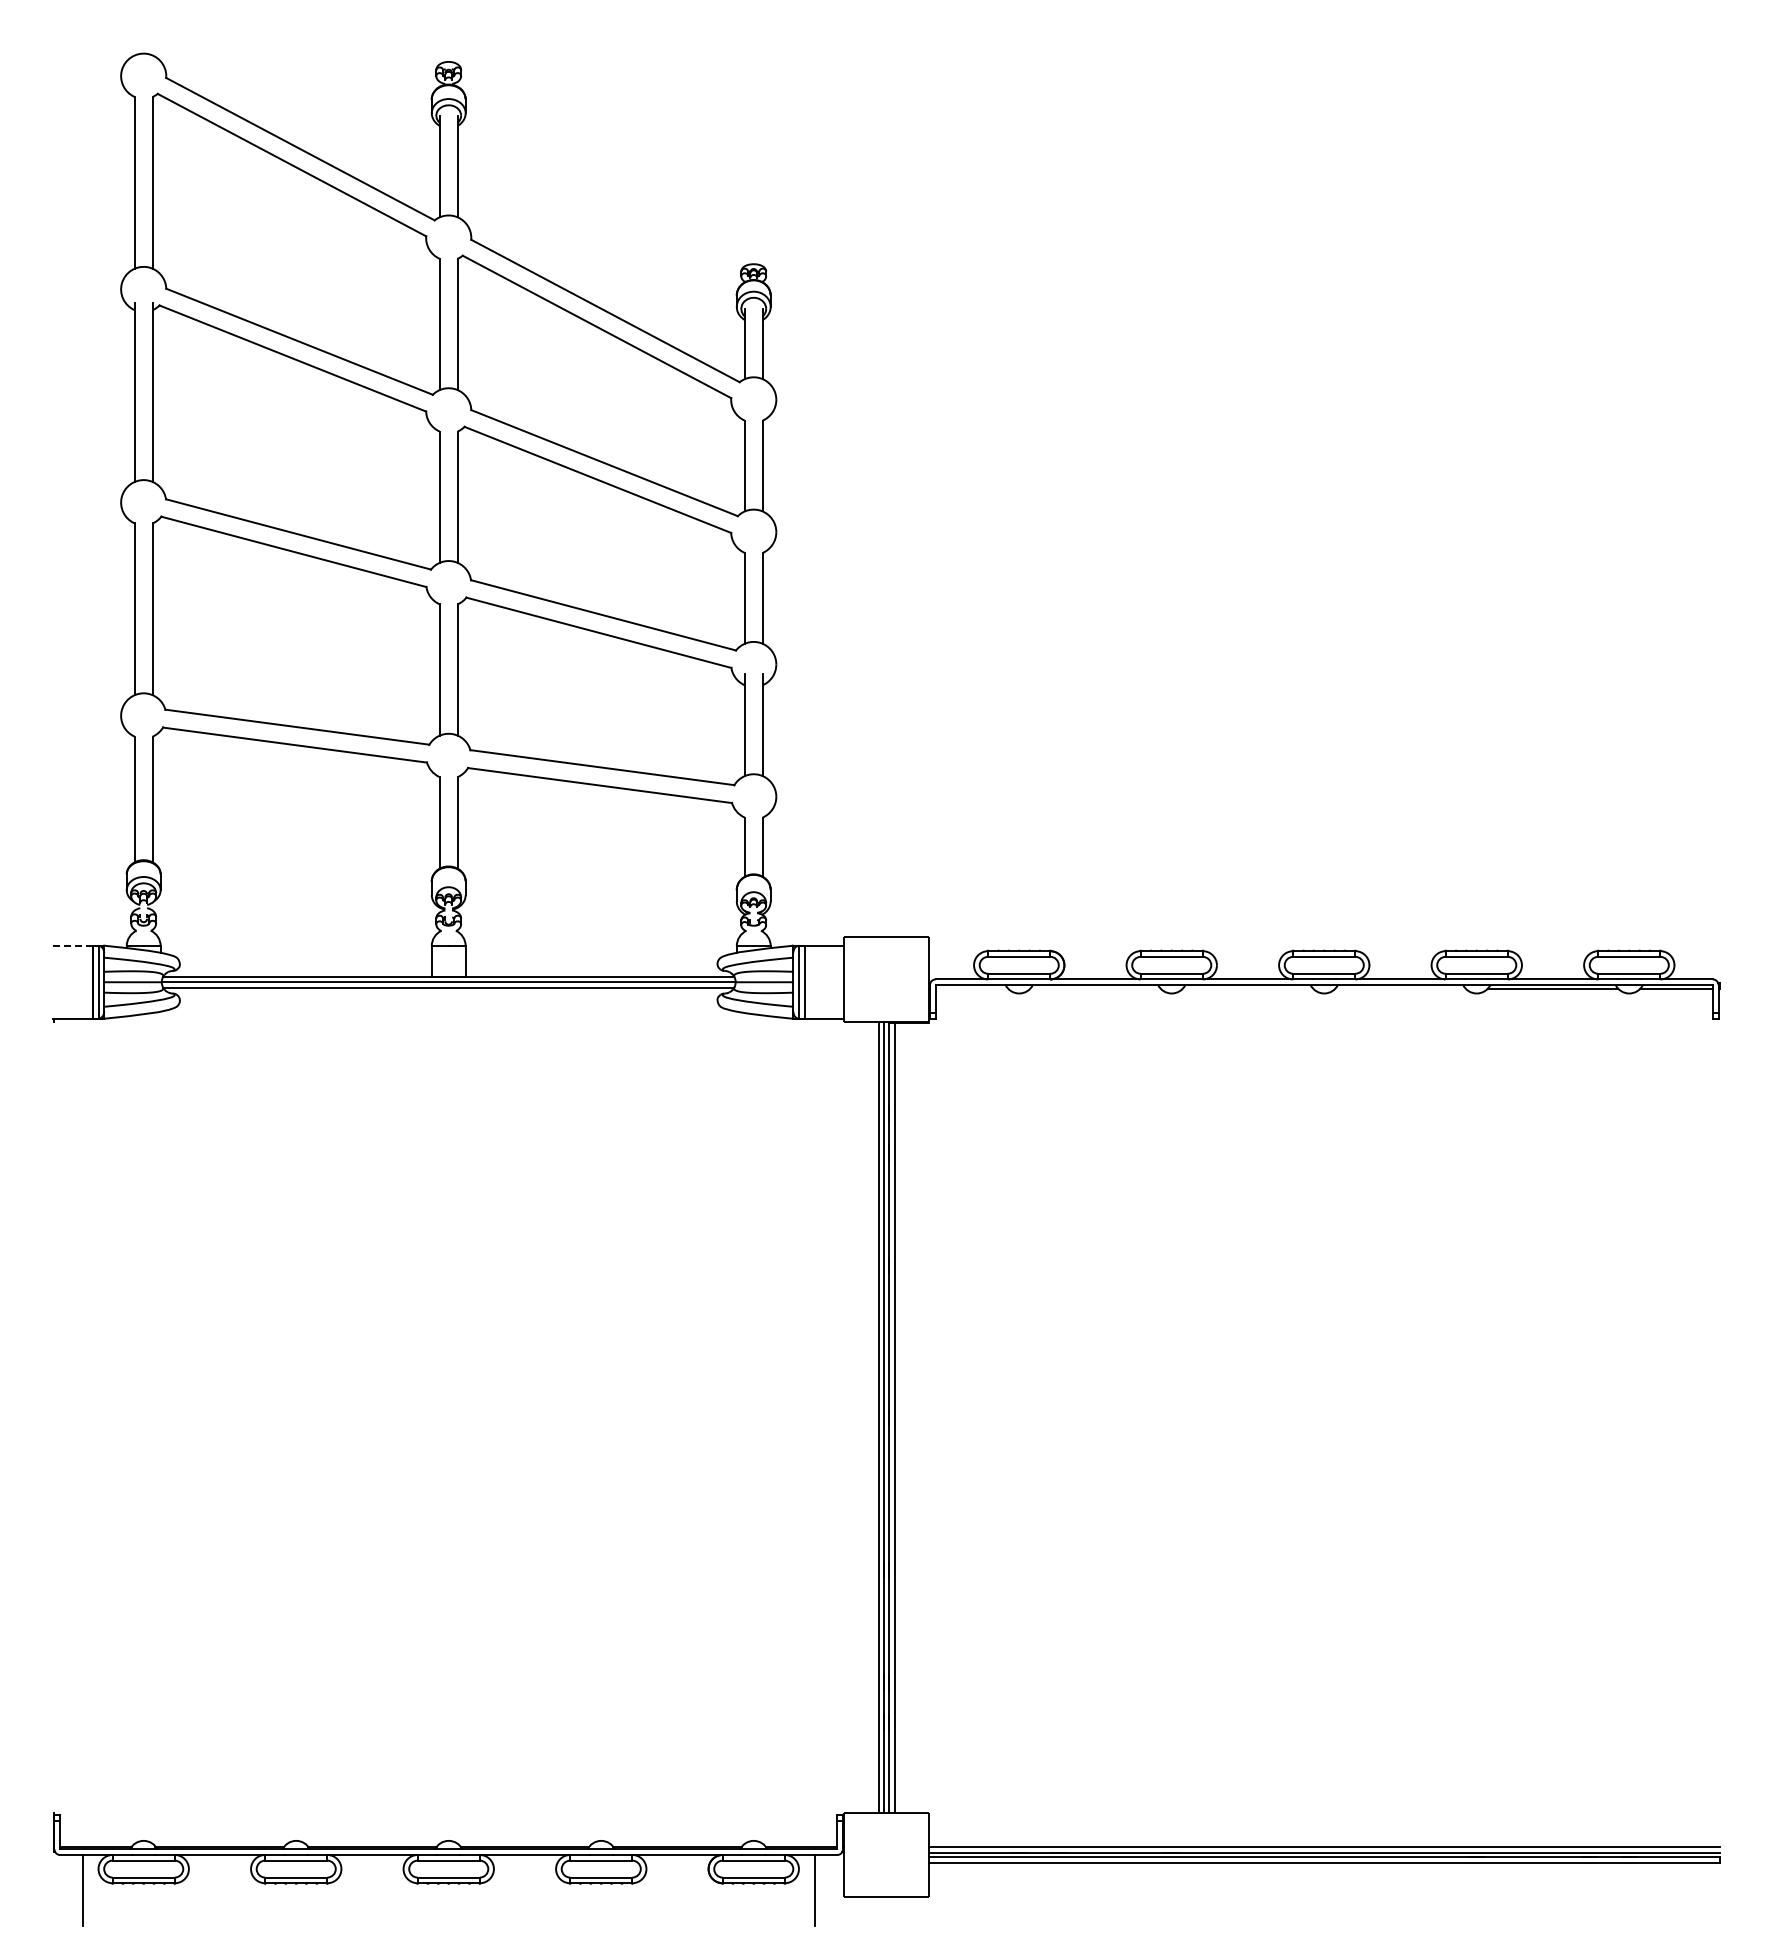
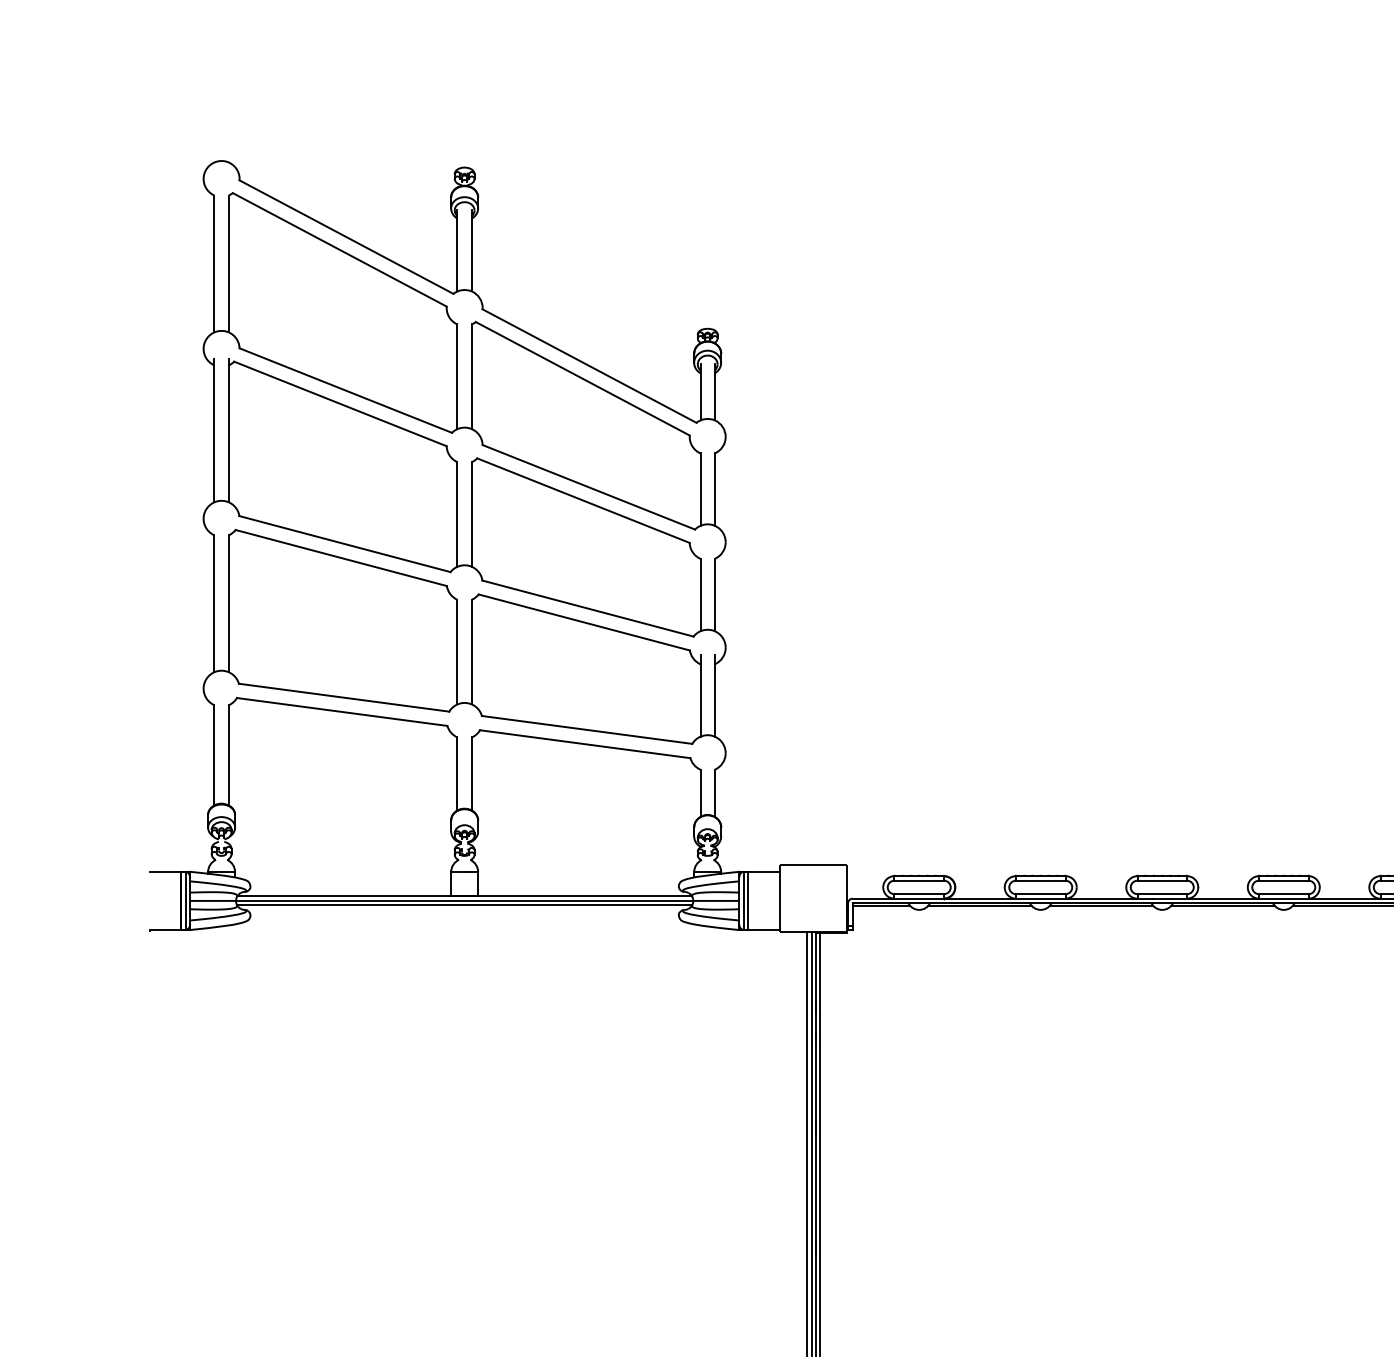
line: (73, 945) -> (165, 871), dashed -> solid
line: (971, 988) -> (881, 905), added
line: (1095, 988) -> (979, 905), added
line: (1247, 988) -> (1101, 905), added
line: (1400, 988) -> (1223, 905), added

